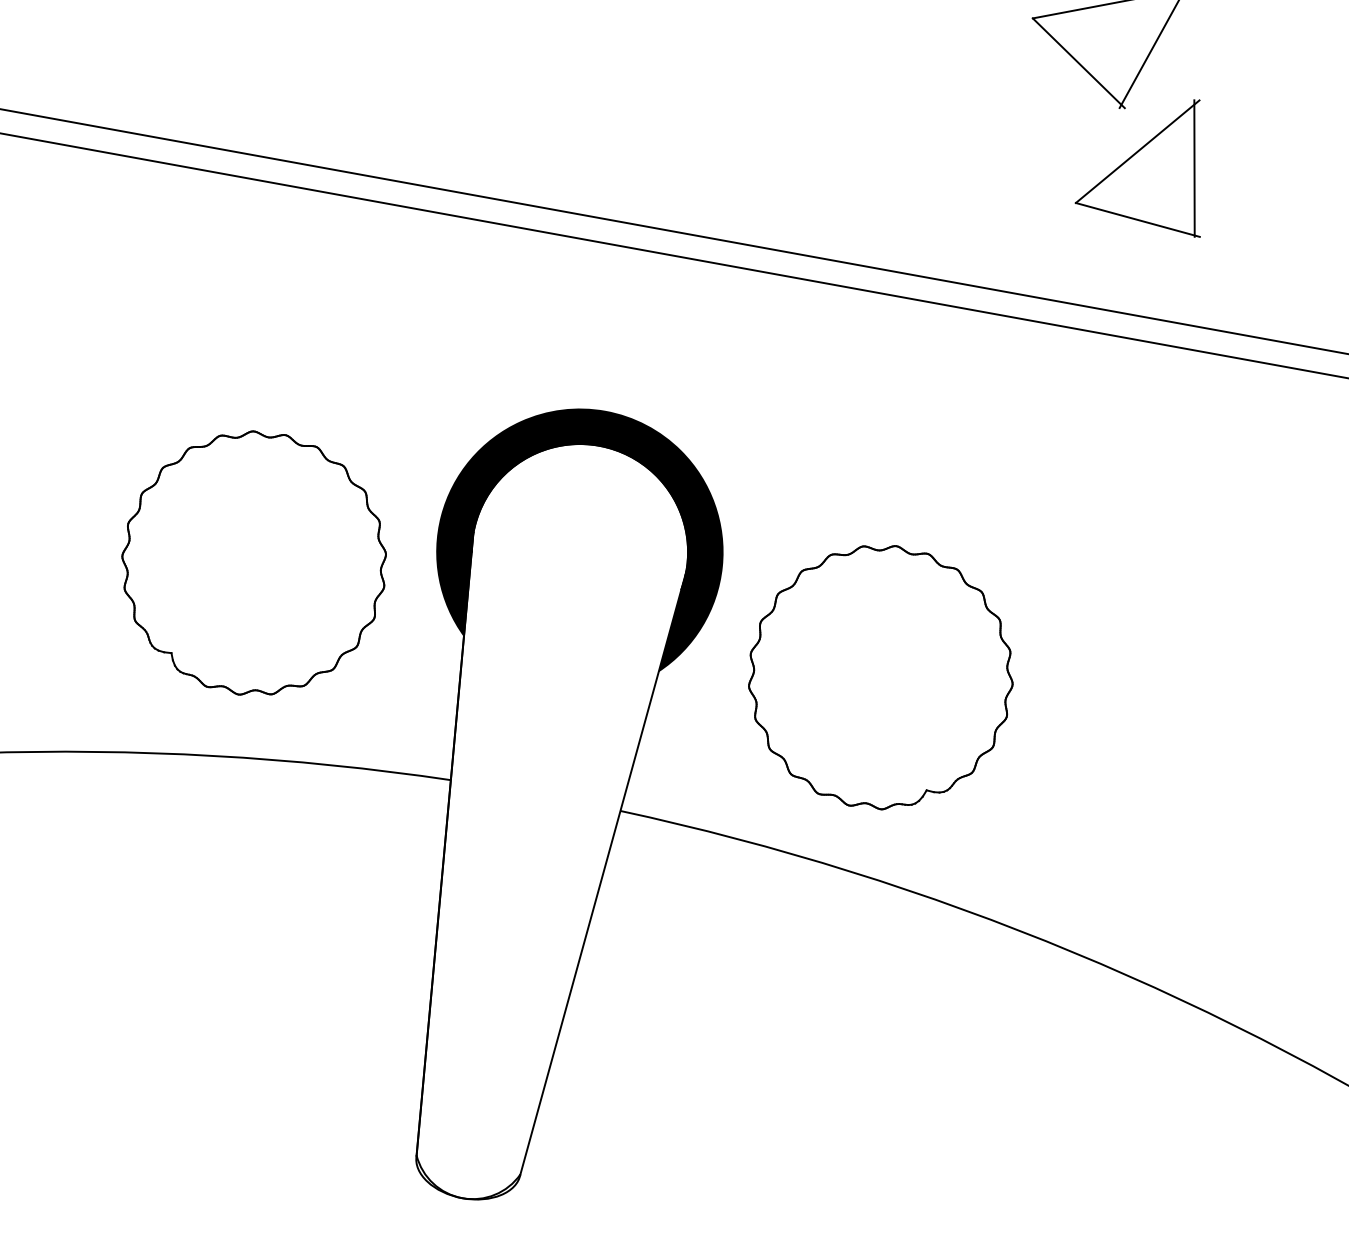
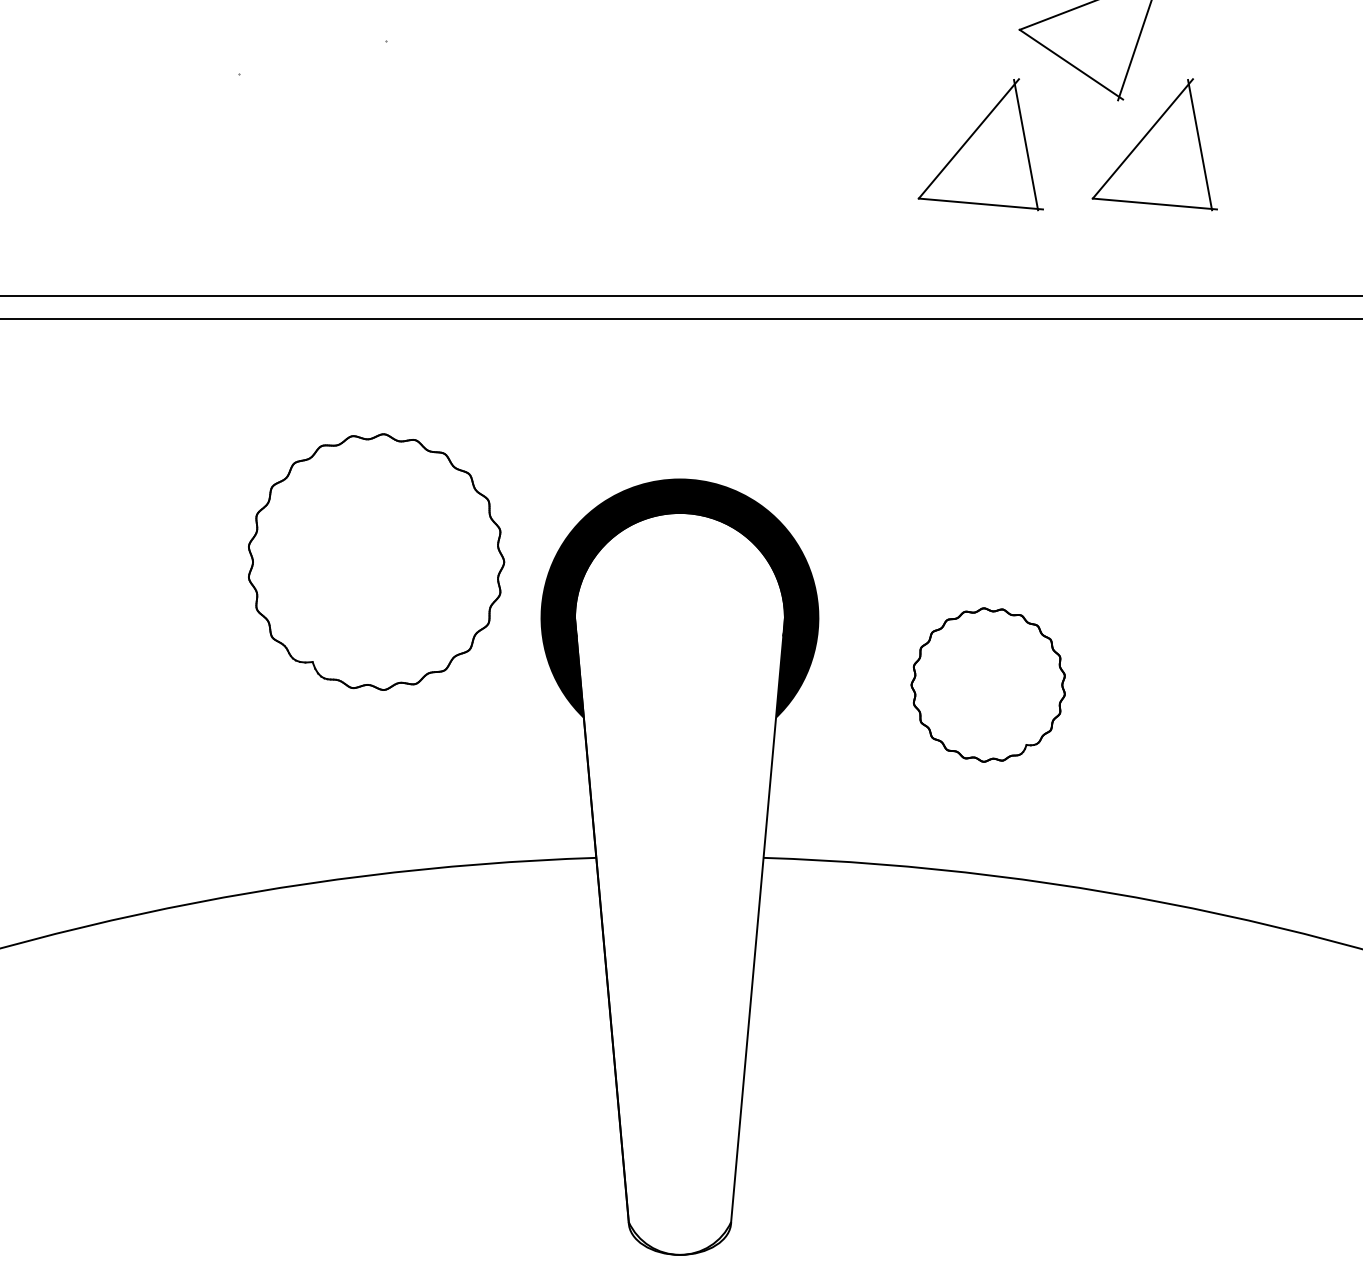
part: (971, 127) -> (980, 144), added
part: (254, 562) -> (376, 561), moved
part: (879, 676) -> (987, 684), size x0.6

